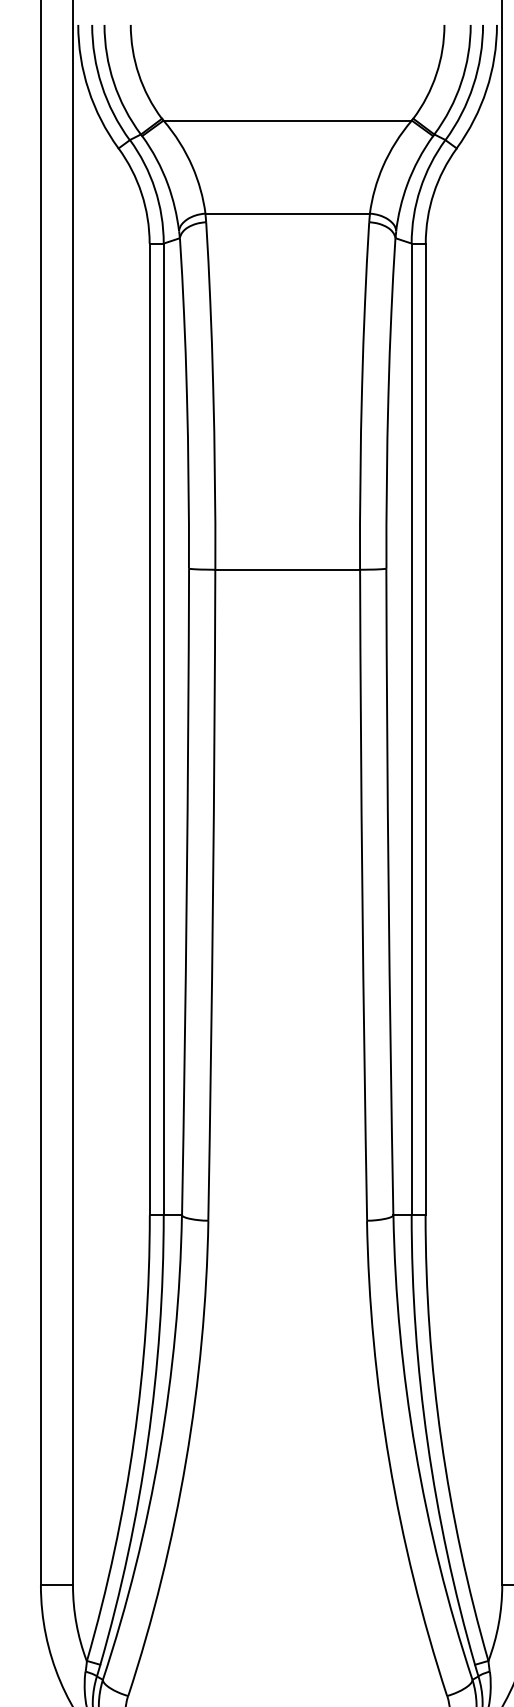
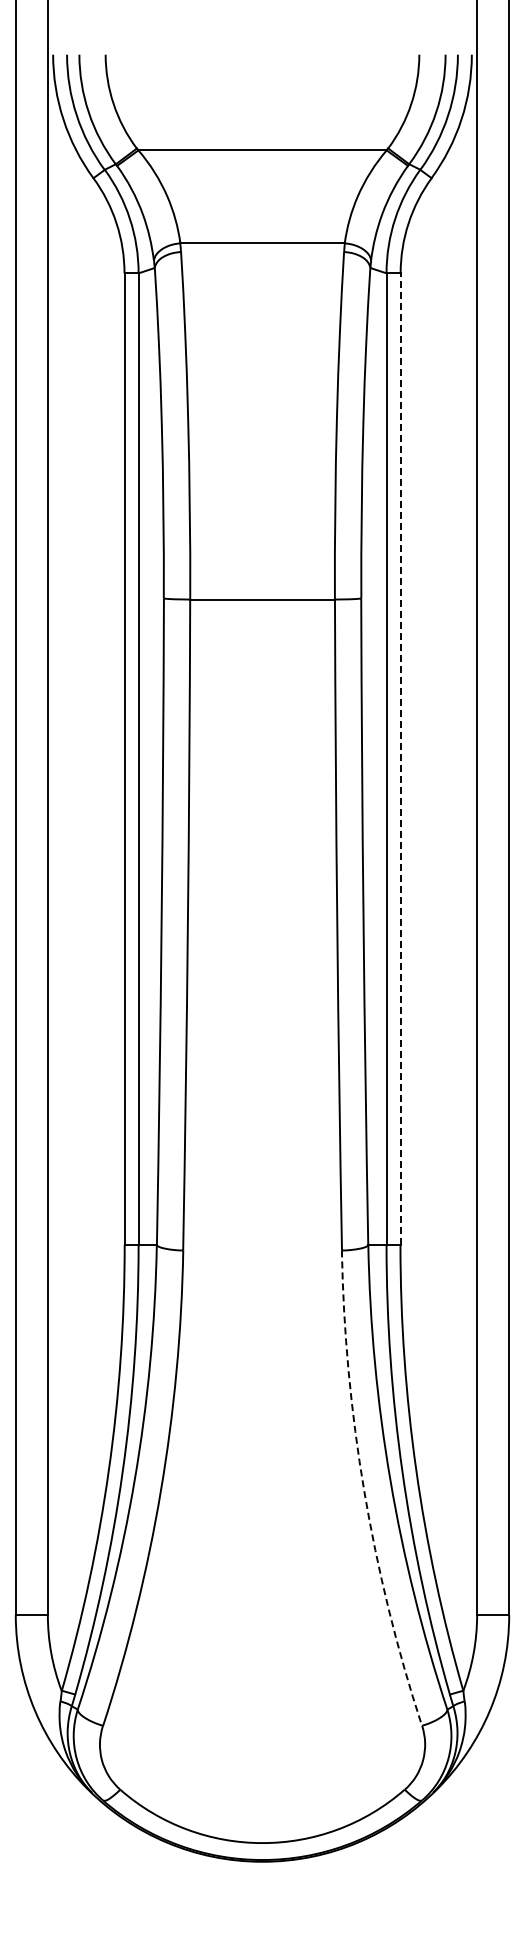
line: (425, 729) -> (400, 759), solid -> dashed
arc: (389, 1461) -> (364, 1491), solid -> dashed

